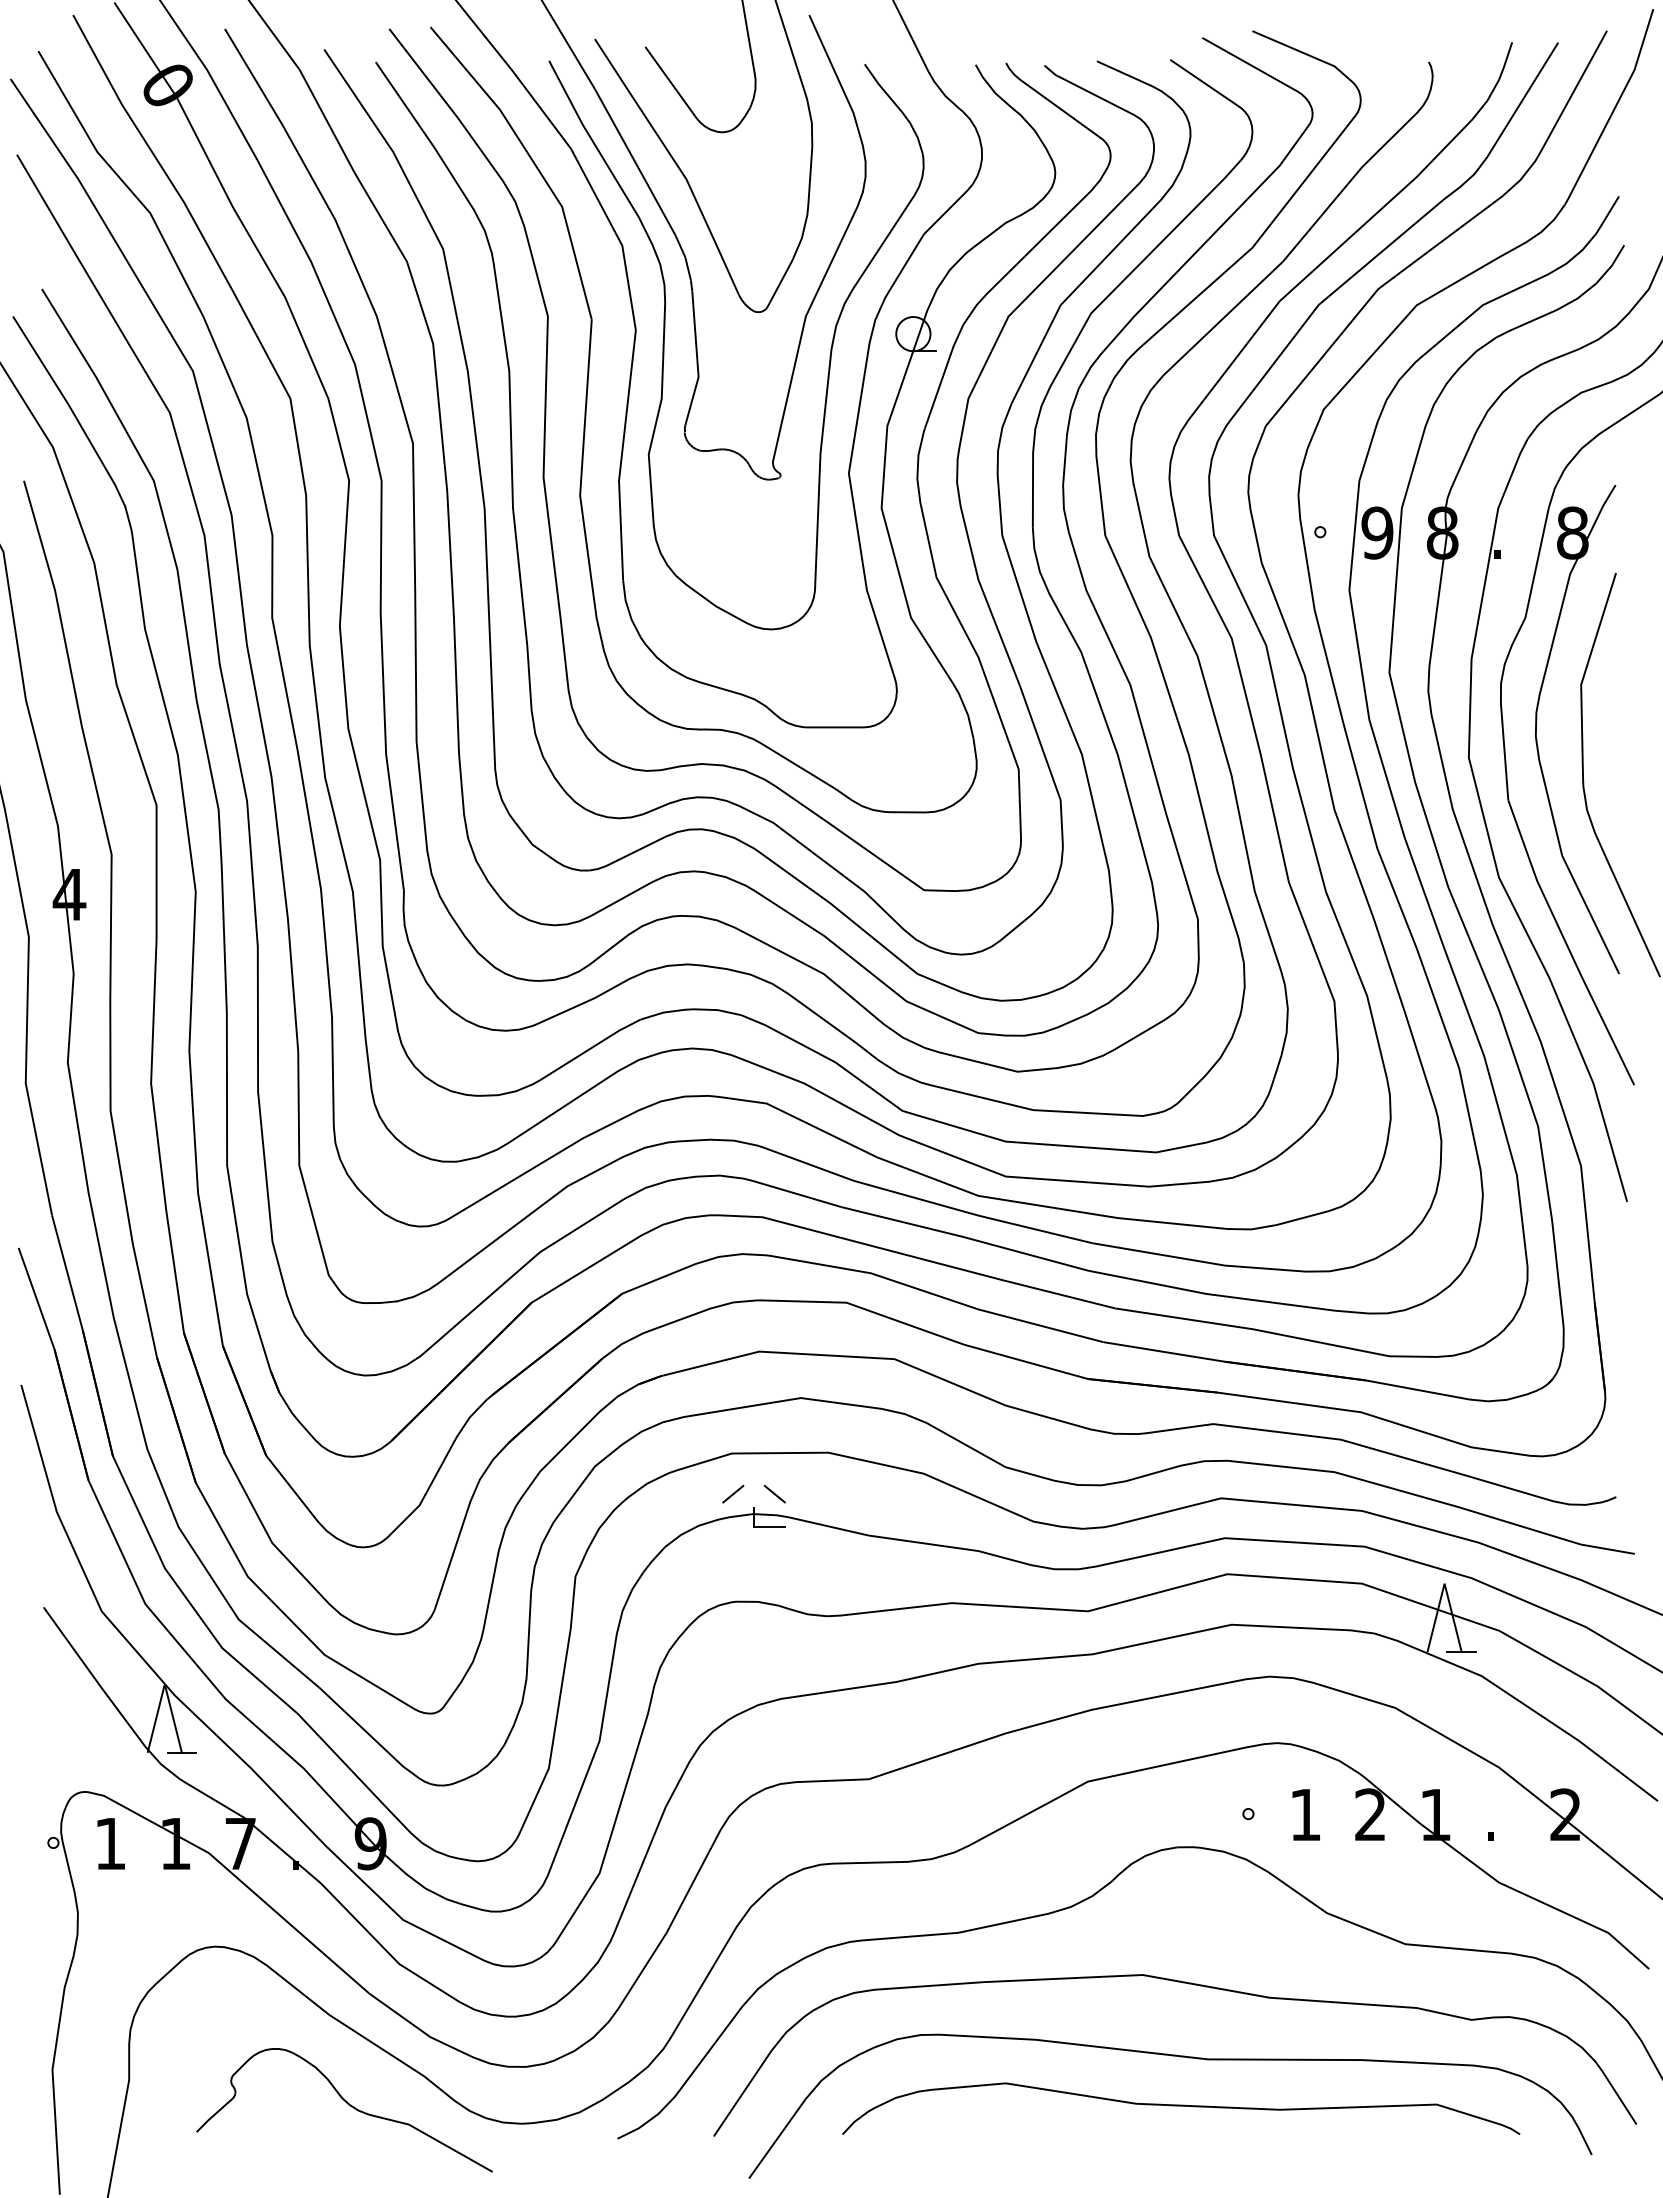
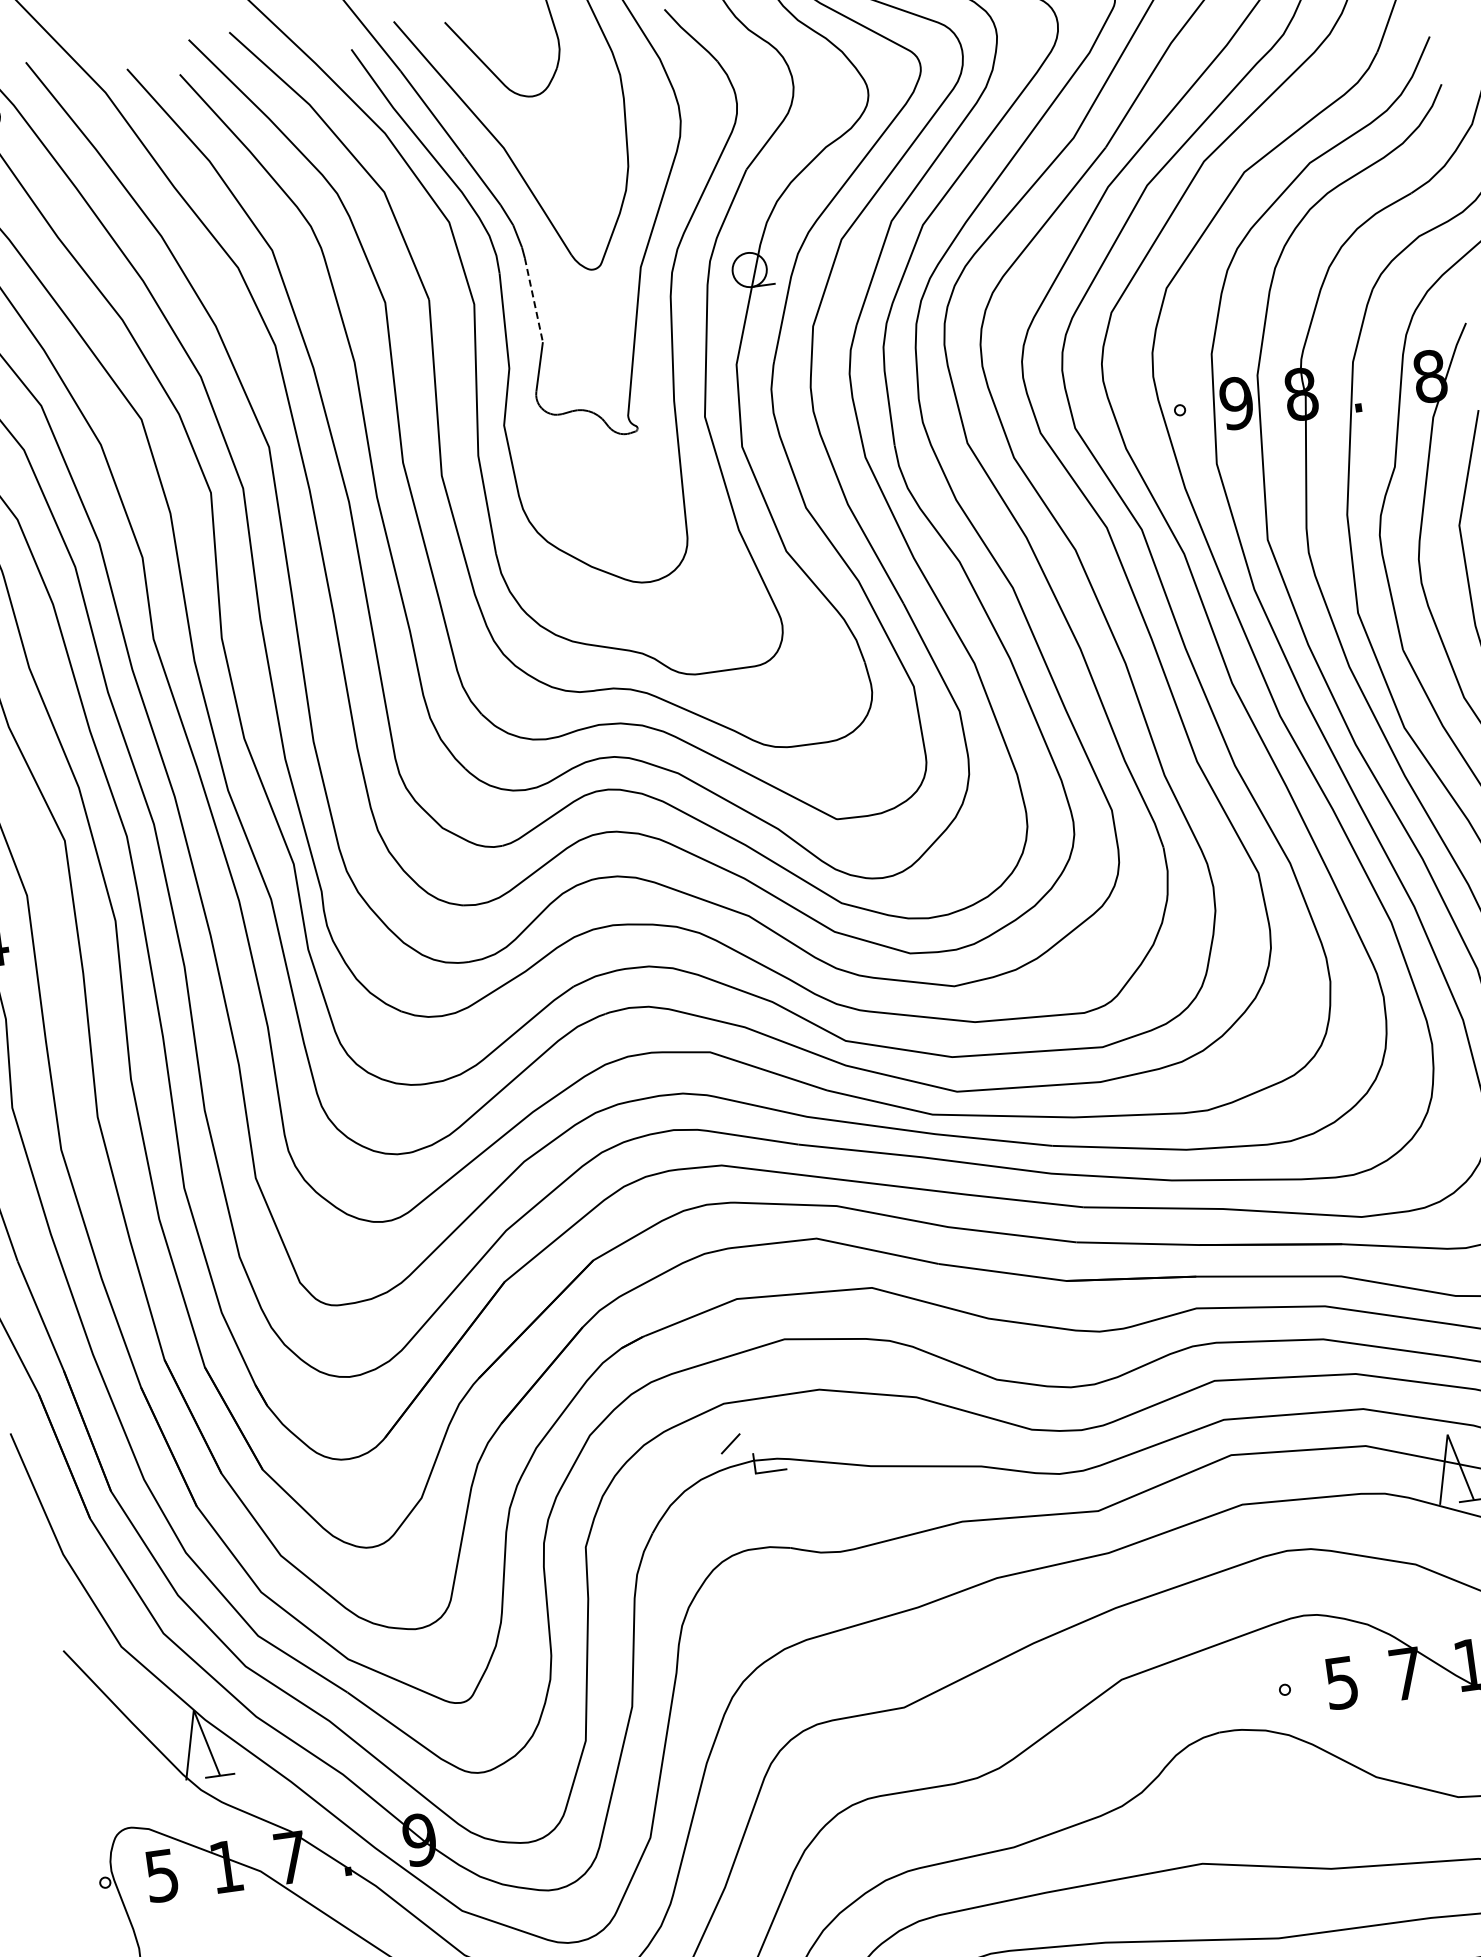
line: (695, 334) -> (533, 300), solid -> dashed
line: (774, 1493) -> (771, 1437), removed
text: (1370, 1814) -> (1405, 1673), 2 -> 7
text: (1305, 1815) -> (1341, 1683), 1 -> 5
text: (110, 1844) -> (162, 1876), 1 -> 5

